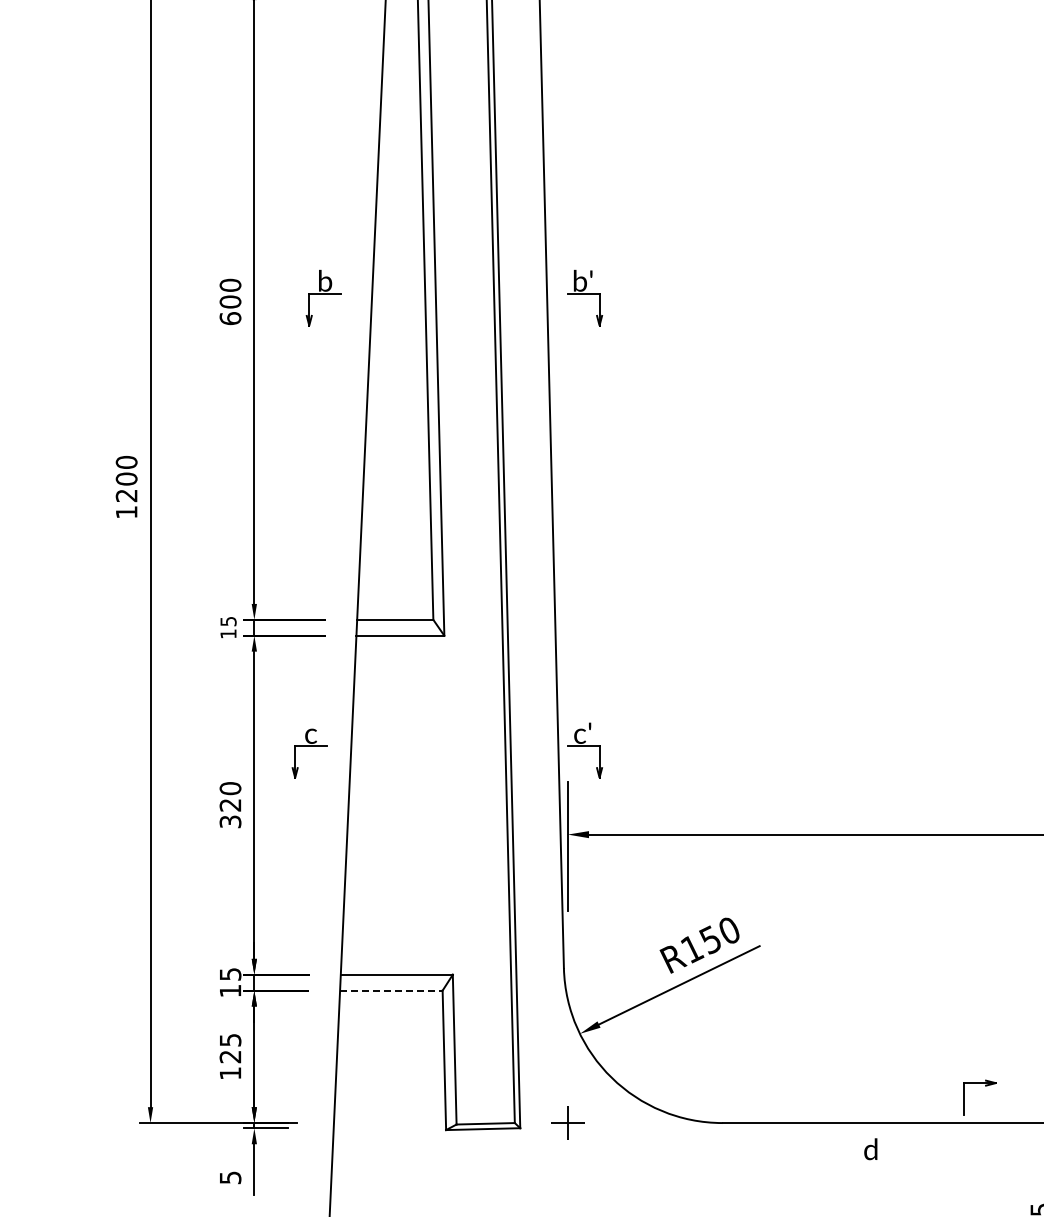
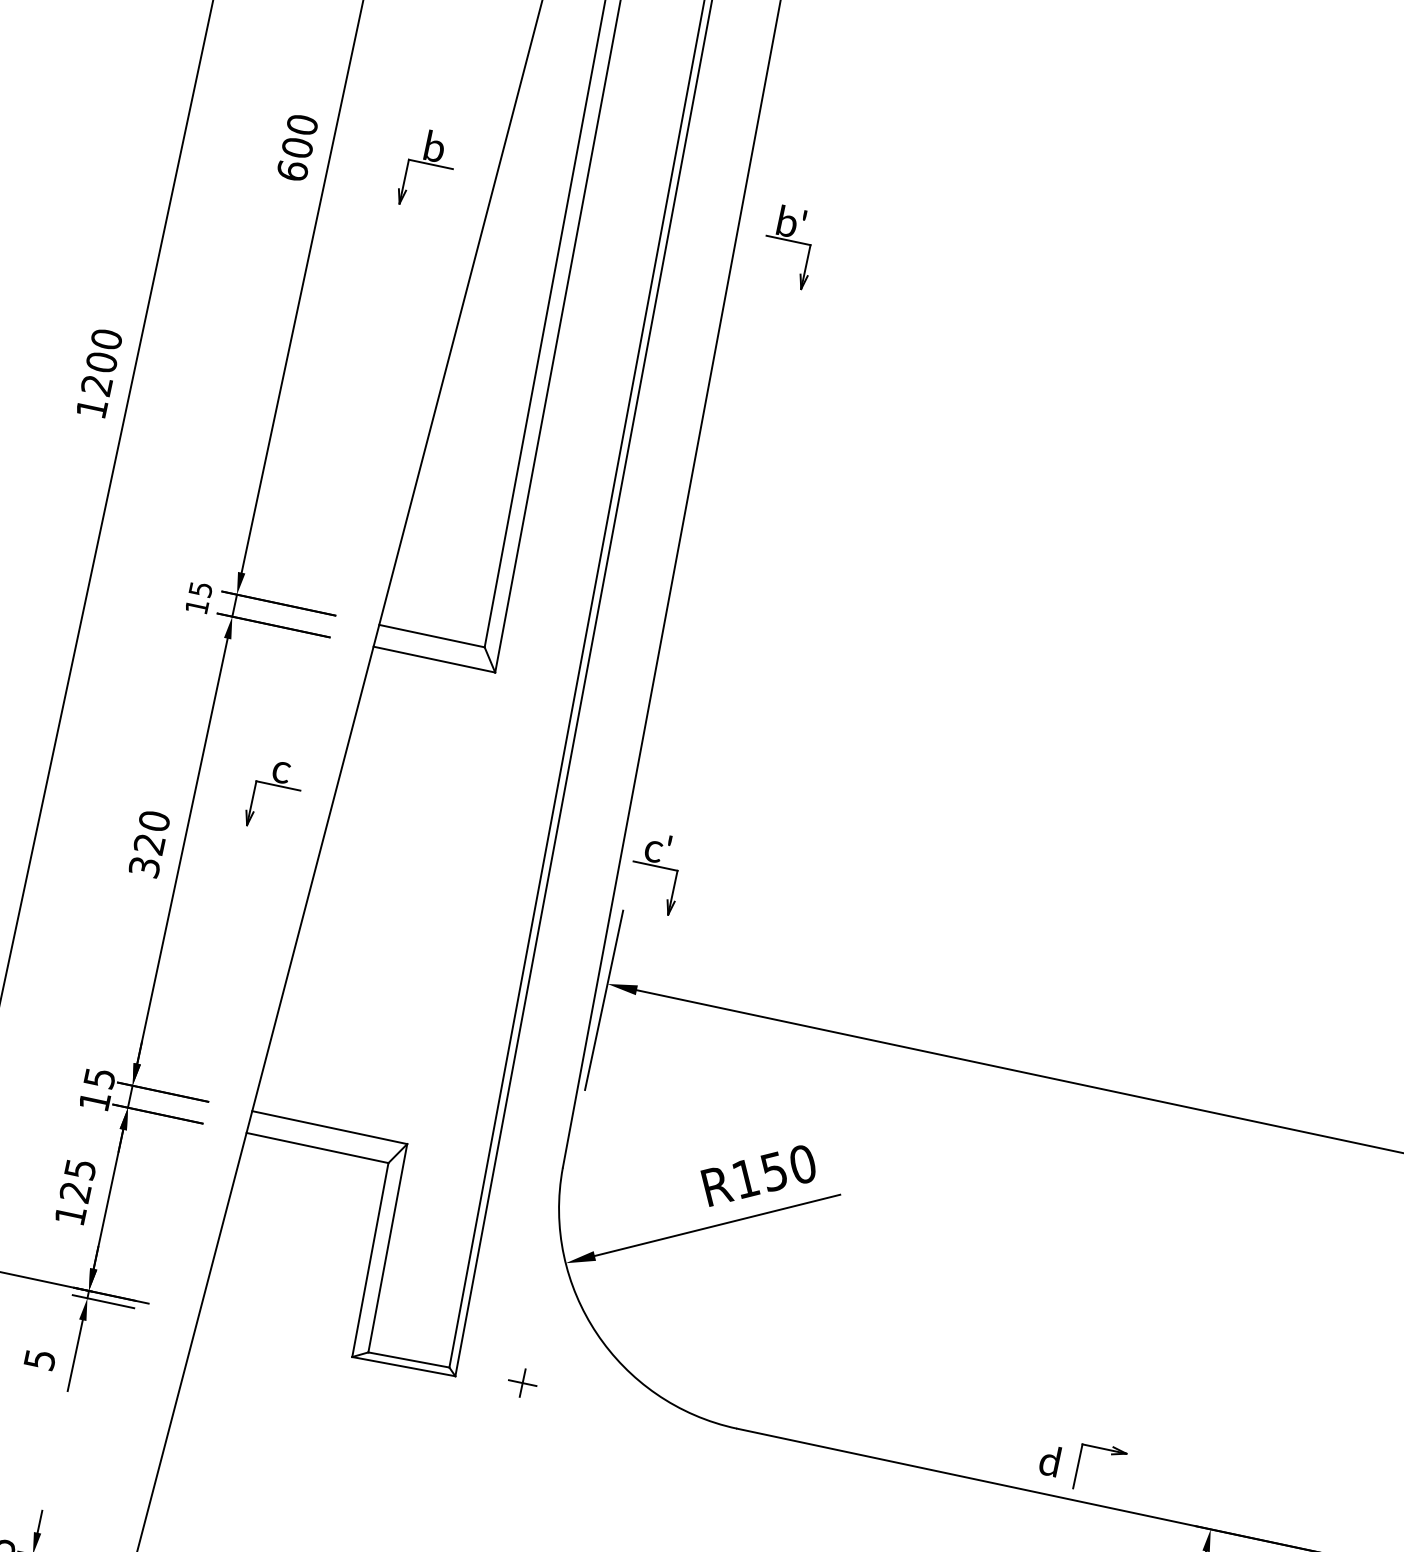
line: (391, 990) -> (317, 1147), dashed -> solid
part: (567, 1122) -> (522, 1382), size x0.62
text: (870, 1149) -> (1049, 1461), moved

